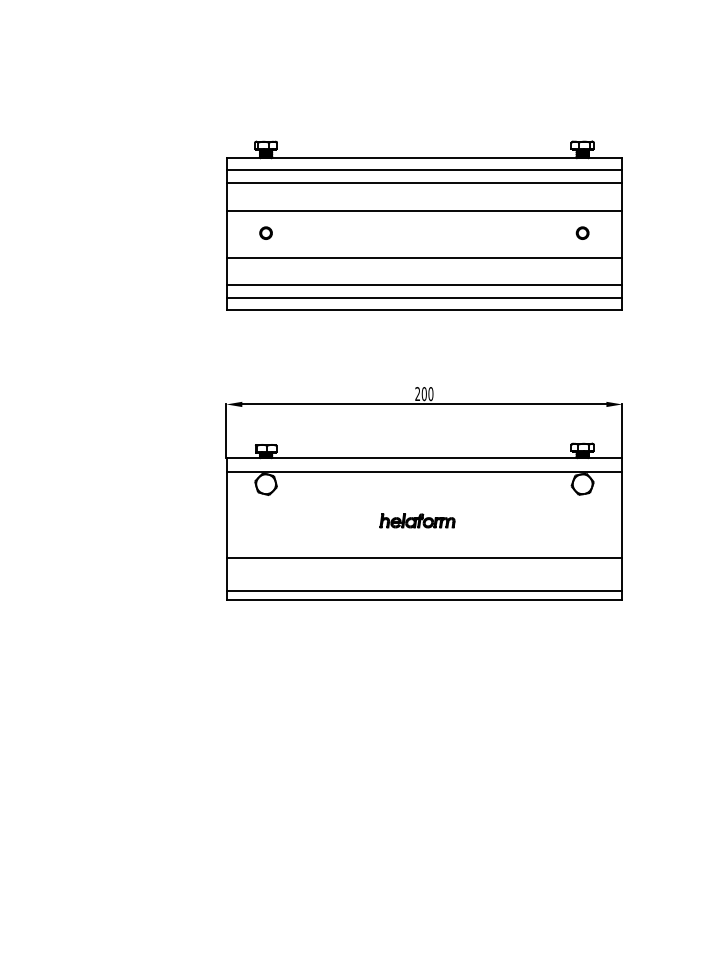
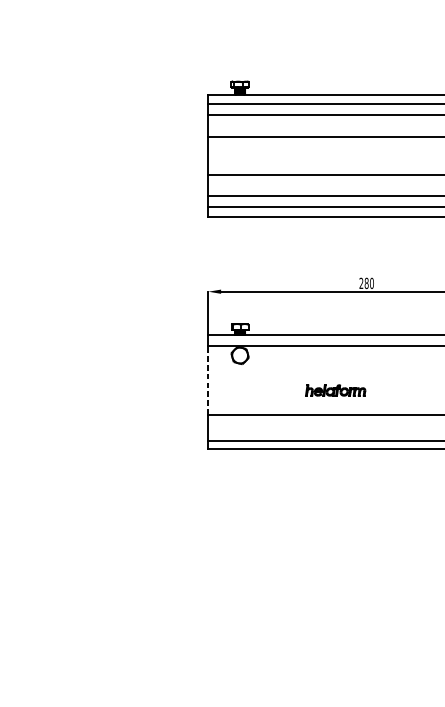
circle: (265, 232) -> (239, 154), removed
text: (423, 393) -> (366, 282), 200 -> 280
line: (226, 514) -> (208, 379), solid -> dashed
part: (417, 520) -> (335, 390), moved

